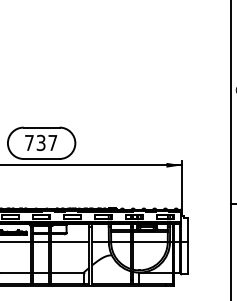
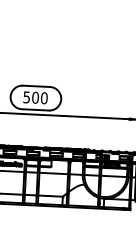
text: (41, 142) -> (35, 97), 737 -> 500

